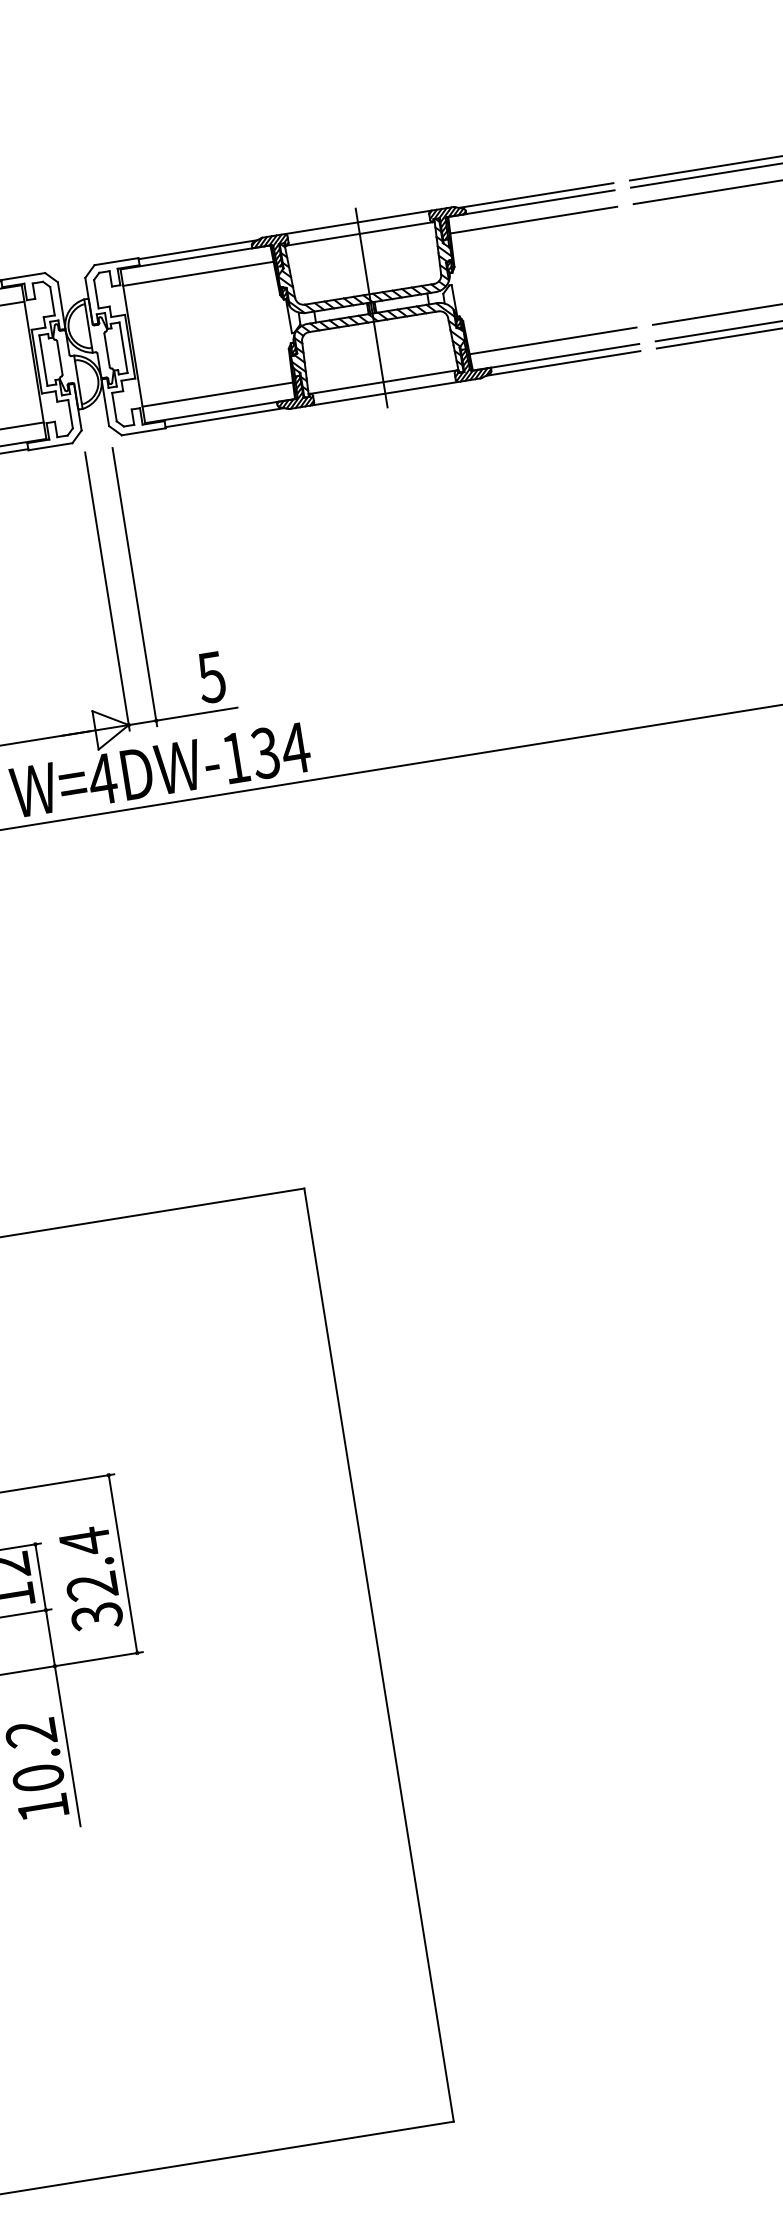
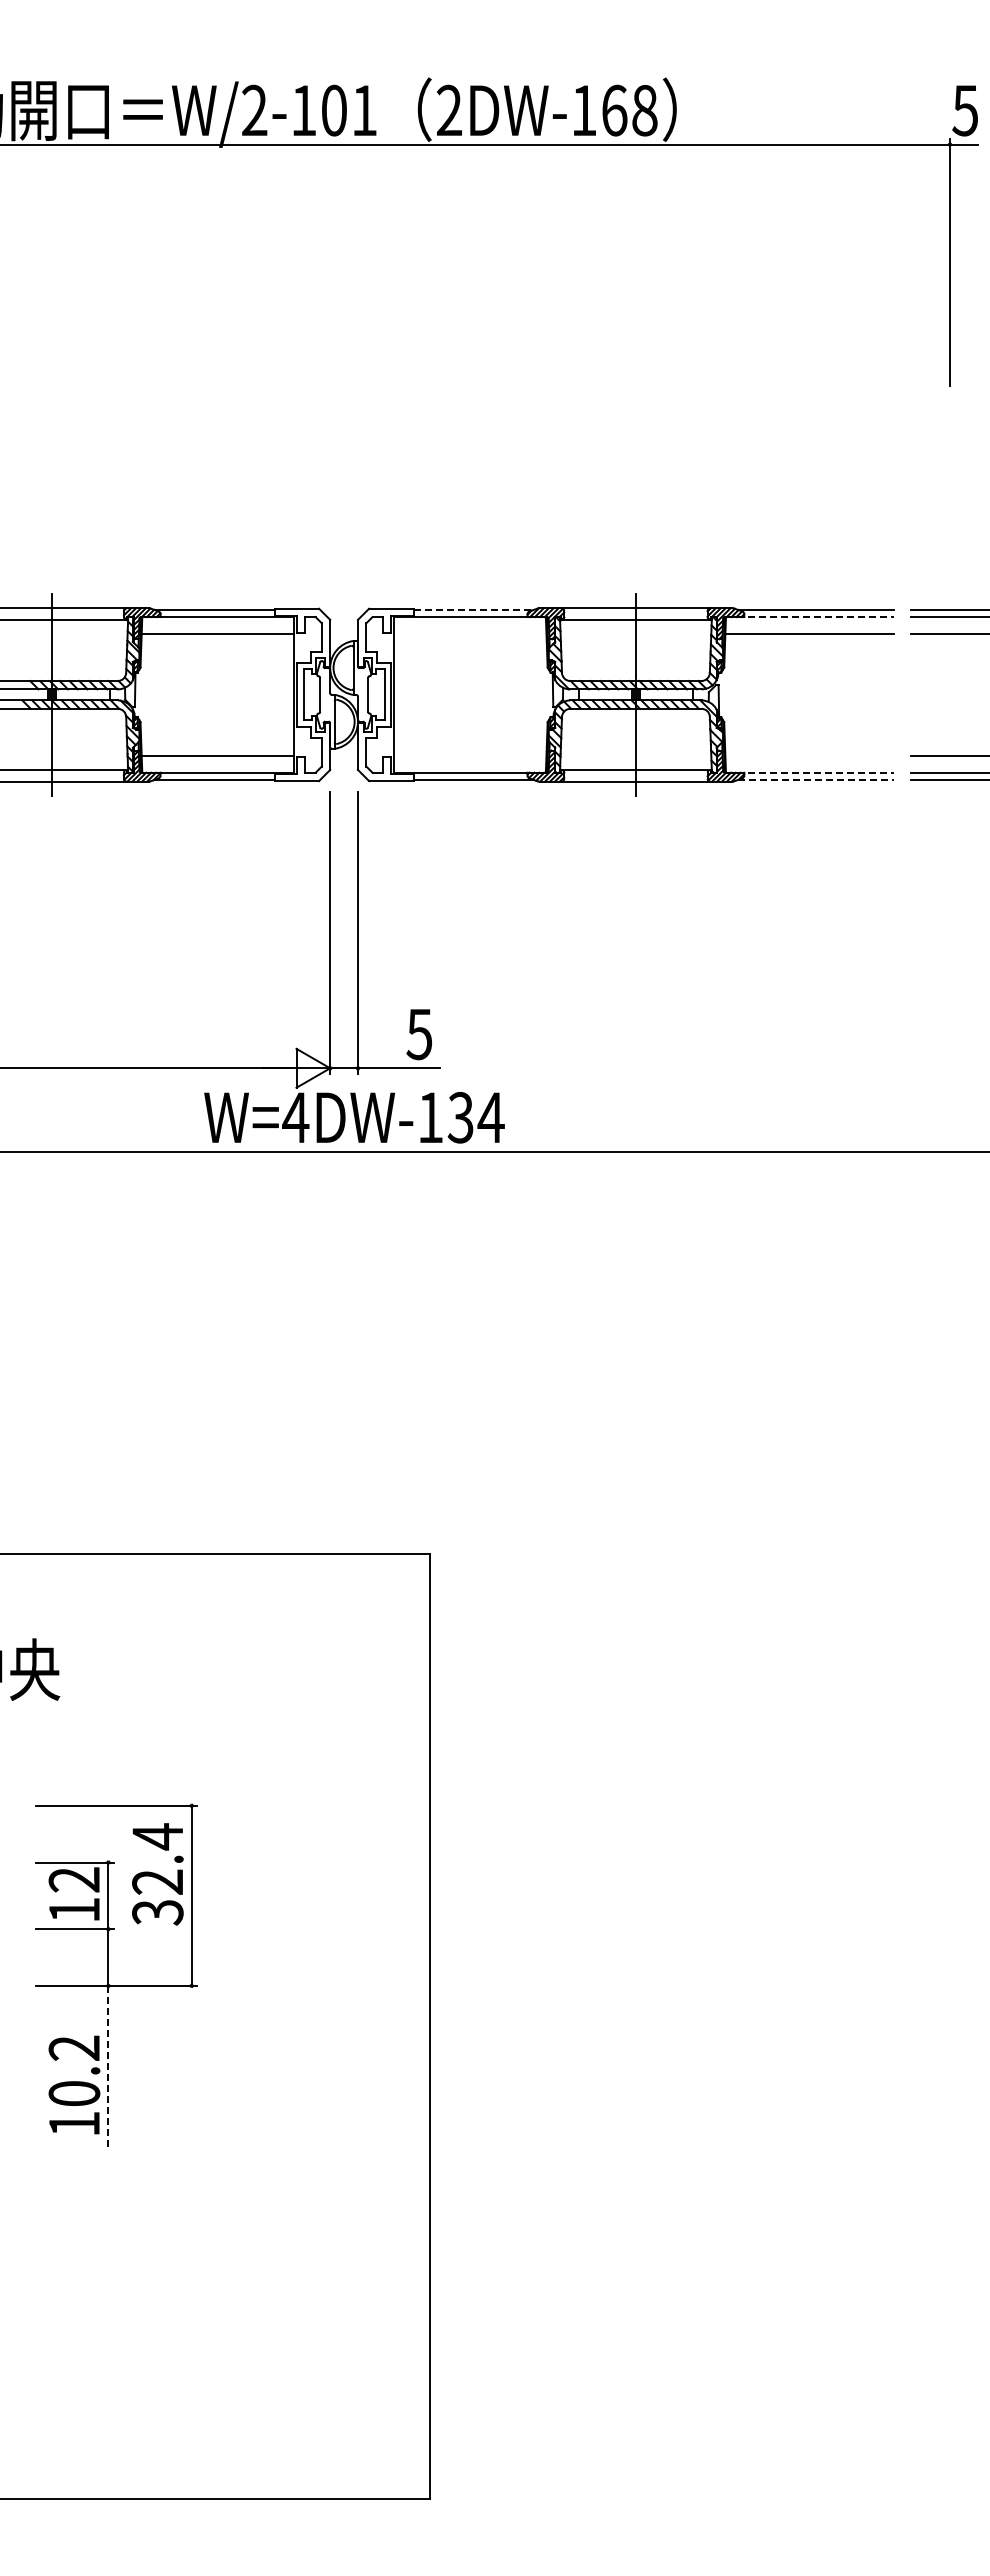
line: (531, 203) -> (810, 617), solid -> dashed
line: (198, 249) -> (474, 609), solid -> dashed
line: (198, 273) -> (470, 633), removed
line: (552, 341) -> (809, 756), removed
line: (556, 357) -> (810, 772), solid -> dashed
line: (563, 362) -> (816, 779), solid -> dashed
line: (218, 395) -> (470, 756), removed
text: (90, 1579) -> (157, 1874), moved
line: (67, 1746) -> (108, 2067), solid -> dashed

